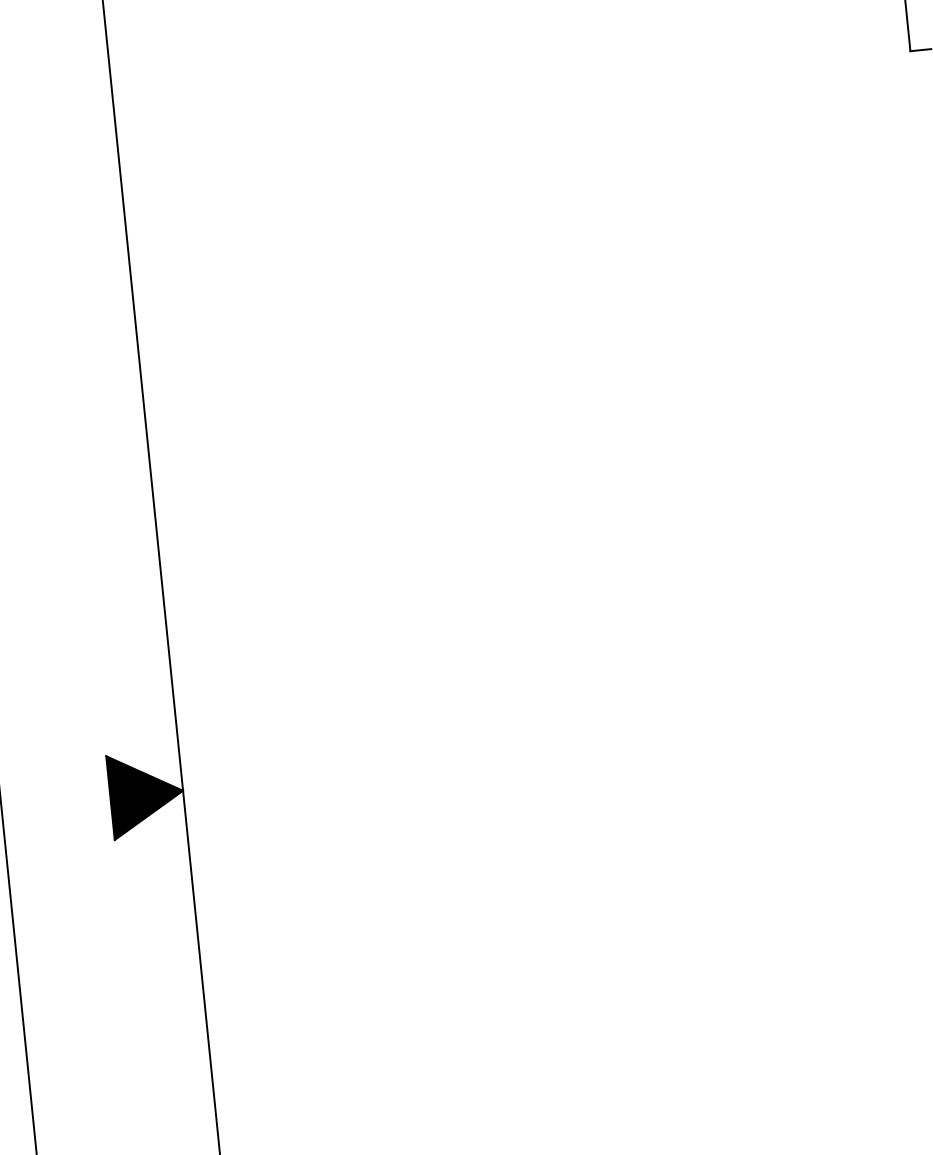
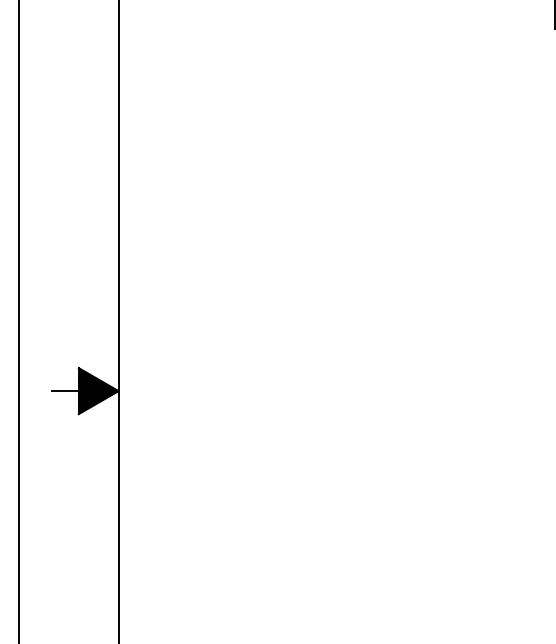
line: (86, 801) -> (65, 391), added

